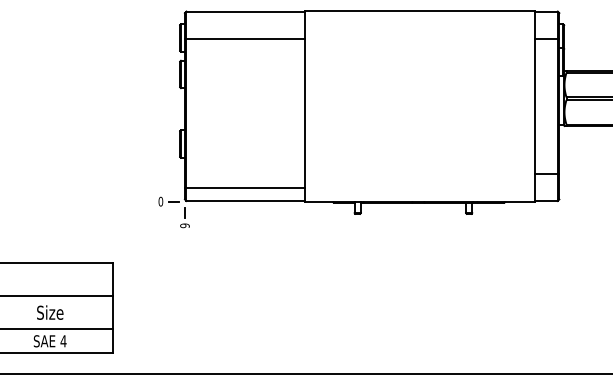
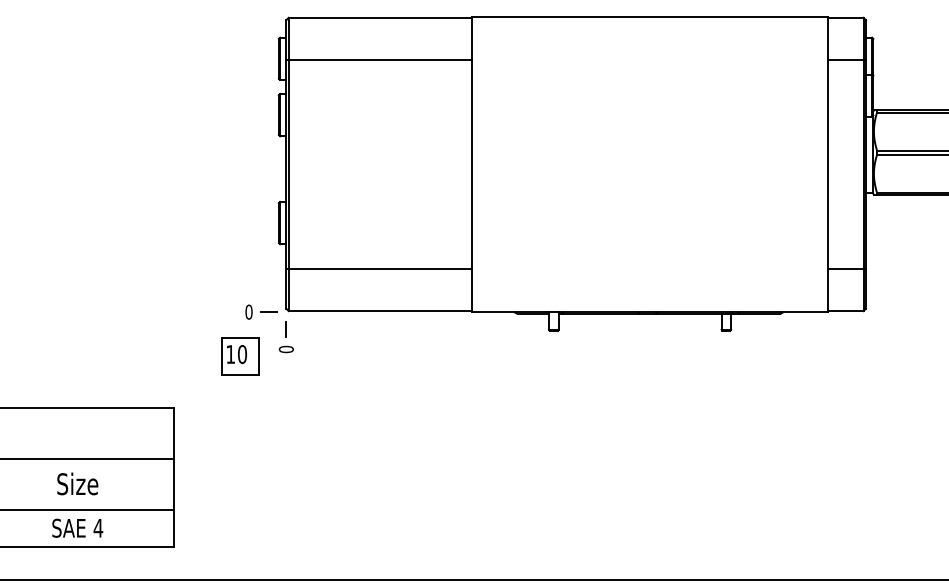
line: (244, 187) -> (378, 268), moved
text: (184, 225) -> (285, 349), 9 -> 0
part: (154, 229) -> (239, 355), added

